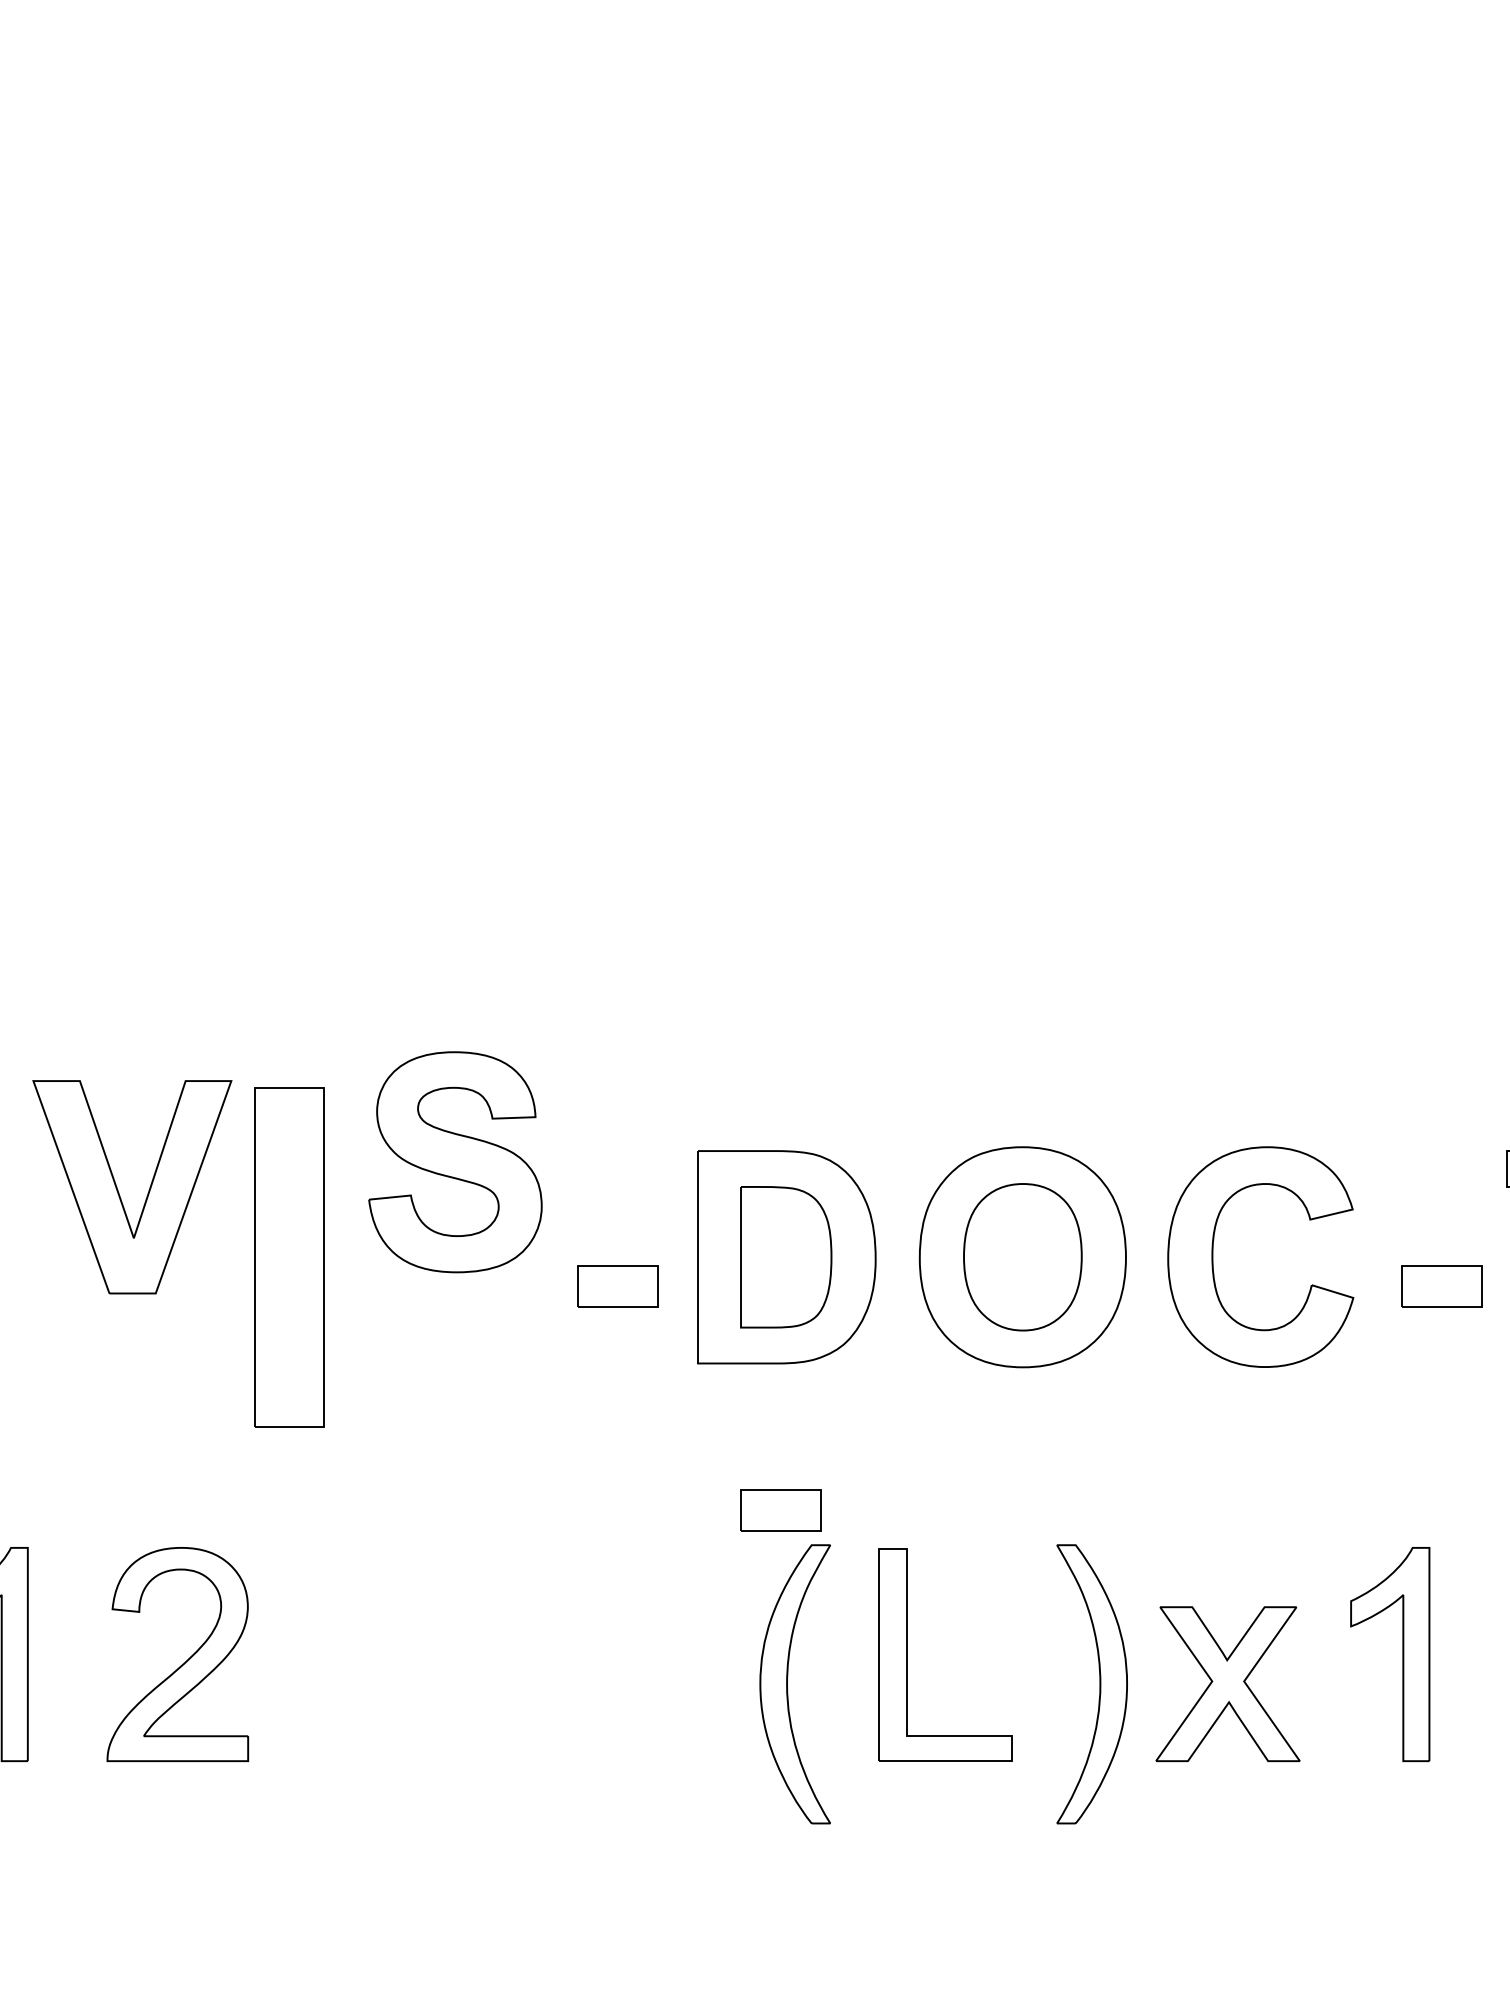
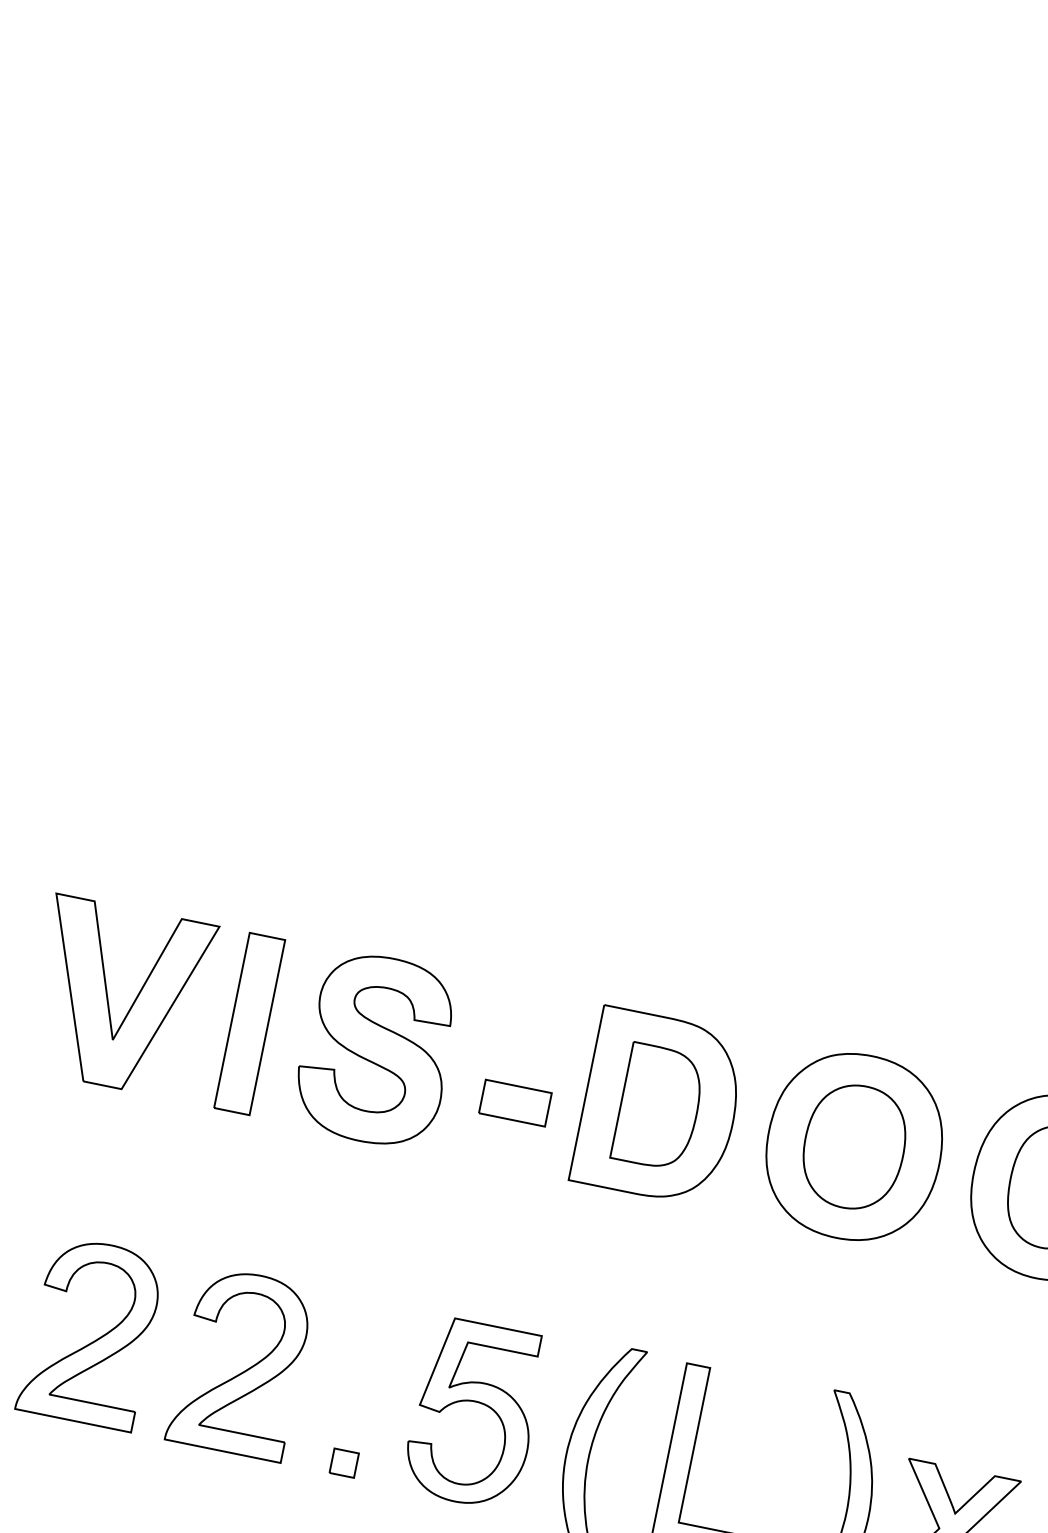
part: (455, 1162) -> (376, 1050), moved
part: (119, 1192) -> (108, 999), moved
part: (289, 1256) -> (249, 1023), size x0.62
part: (780, 1510) -> (612, 1315), removed
part: (643, 1644) -> (476, 1402), added
part: (366, 1661) -> (245, 1370), added
part: (503, 1746) -> (344, 1463), added

